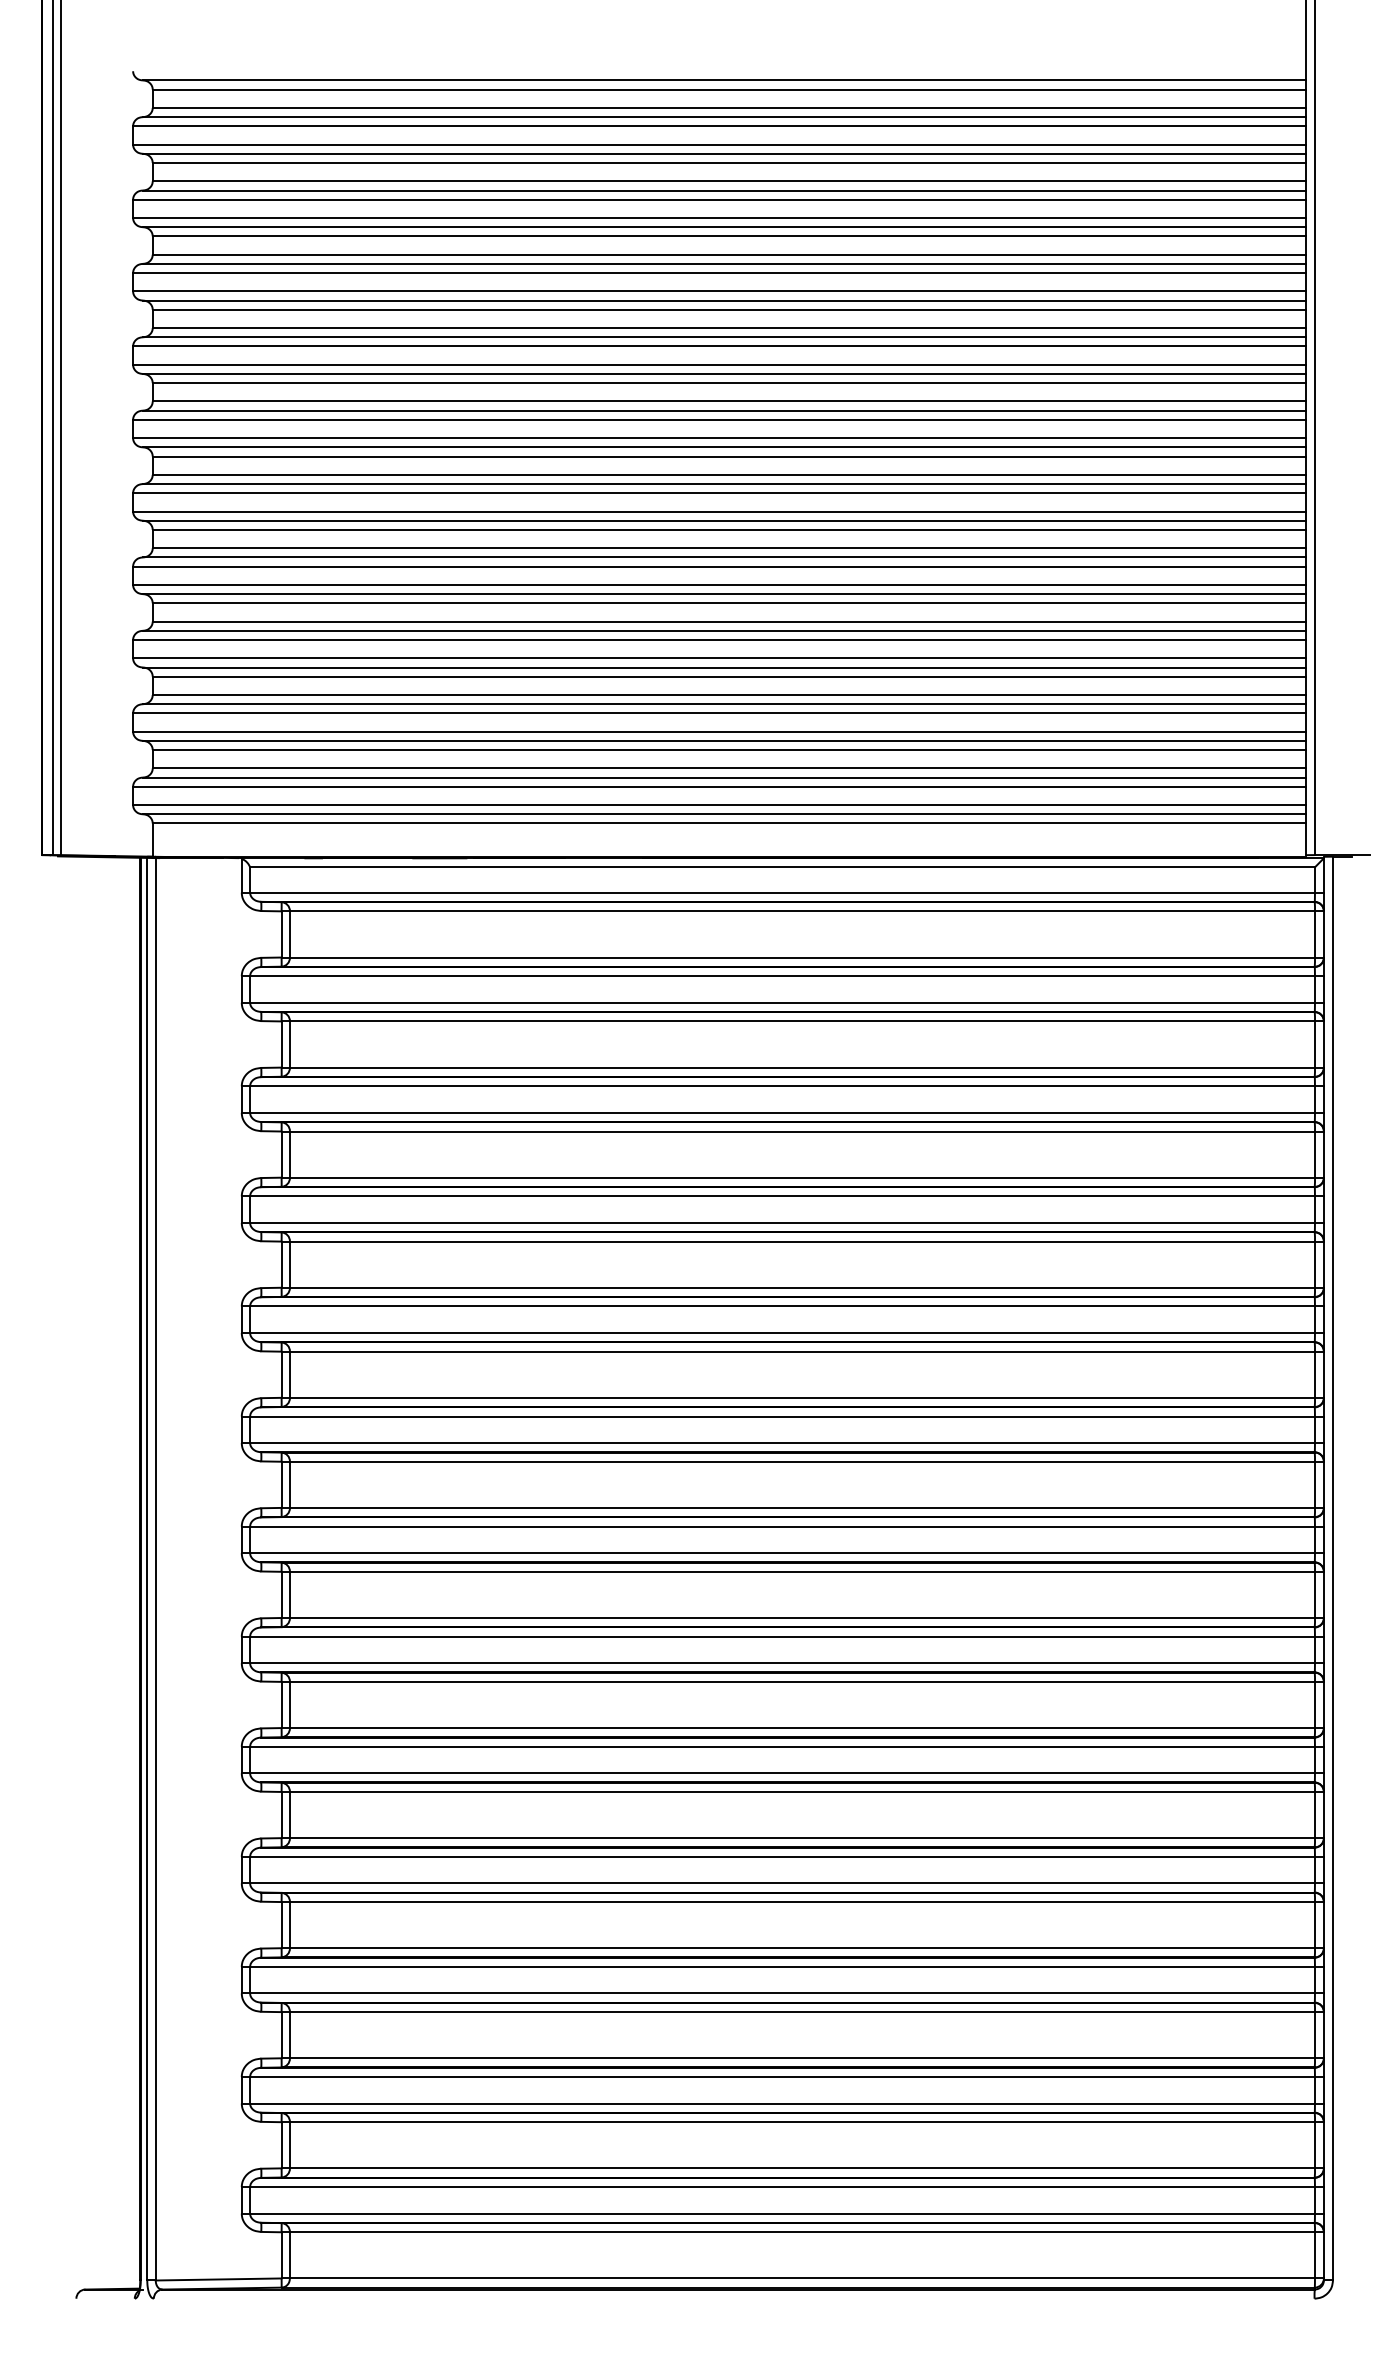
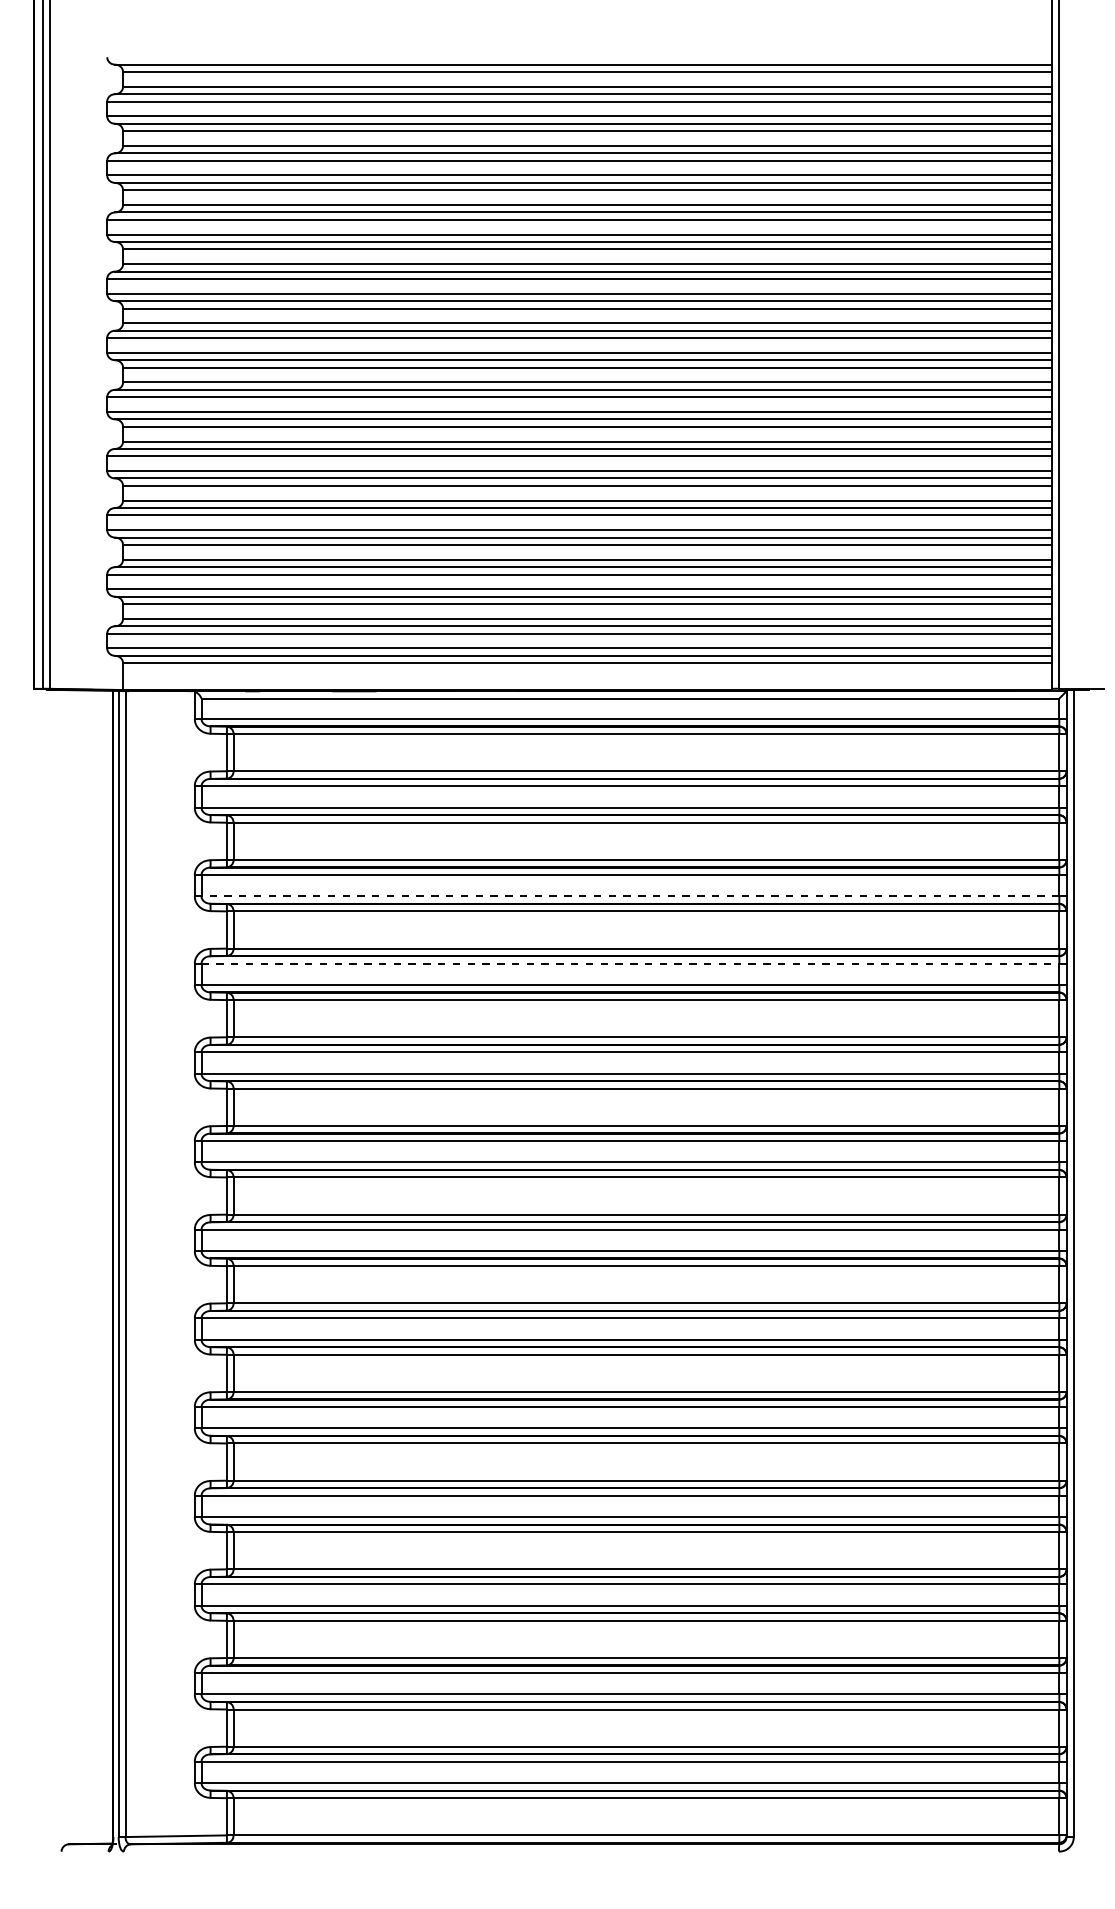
line: (782, 1113) -> (630, 896), solid -> dashed
line: (782, 1196) -> (630, 963), solid -> dashed

